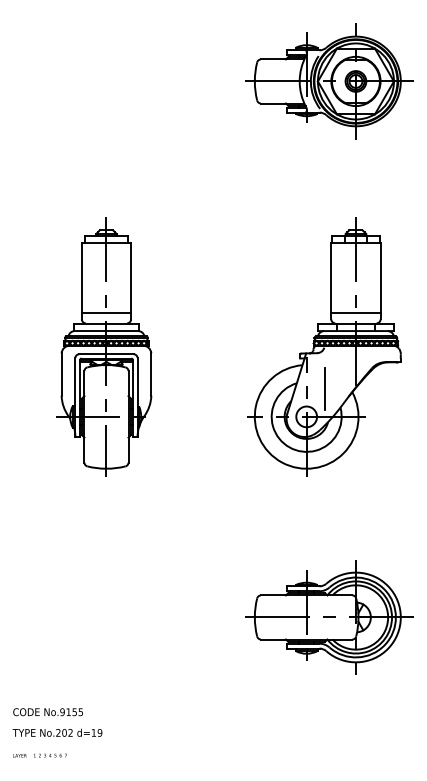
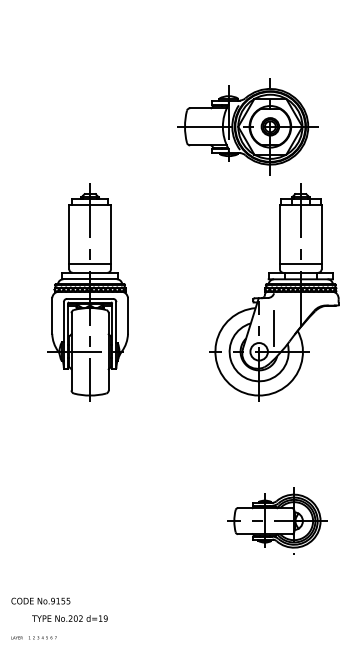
part: (329, 81) -> (248, 126), moved
part: (329, 617) -> (278, 521), size x0.7
text: (57, 732) -> (69, 618), moved

